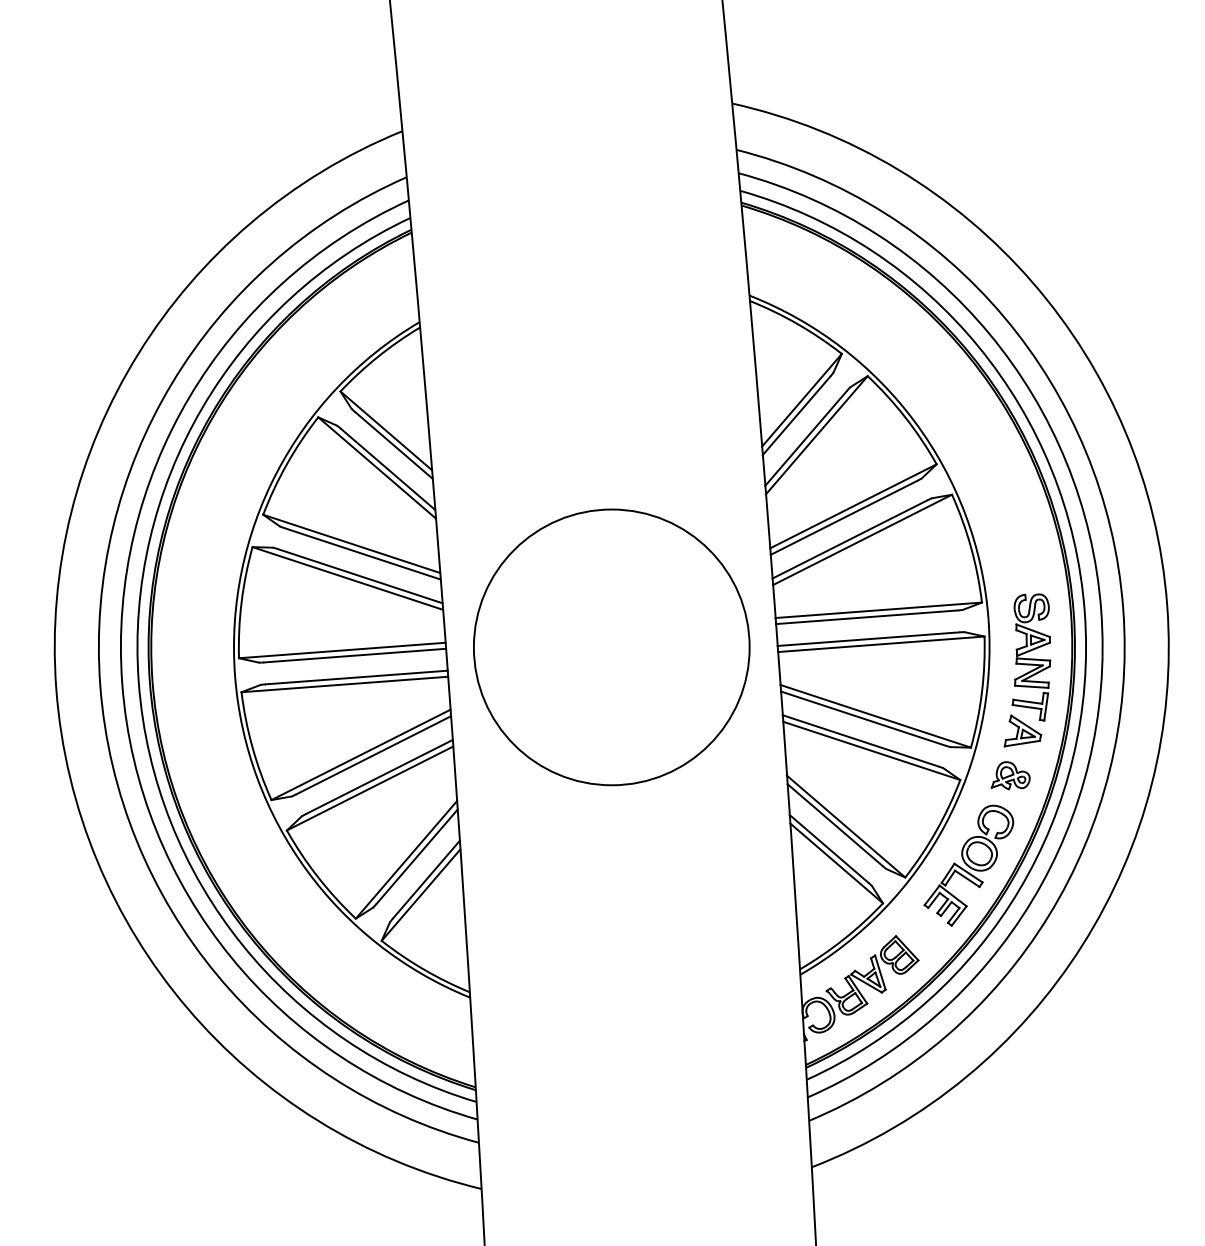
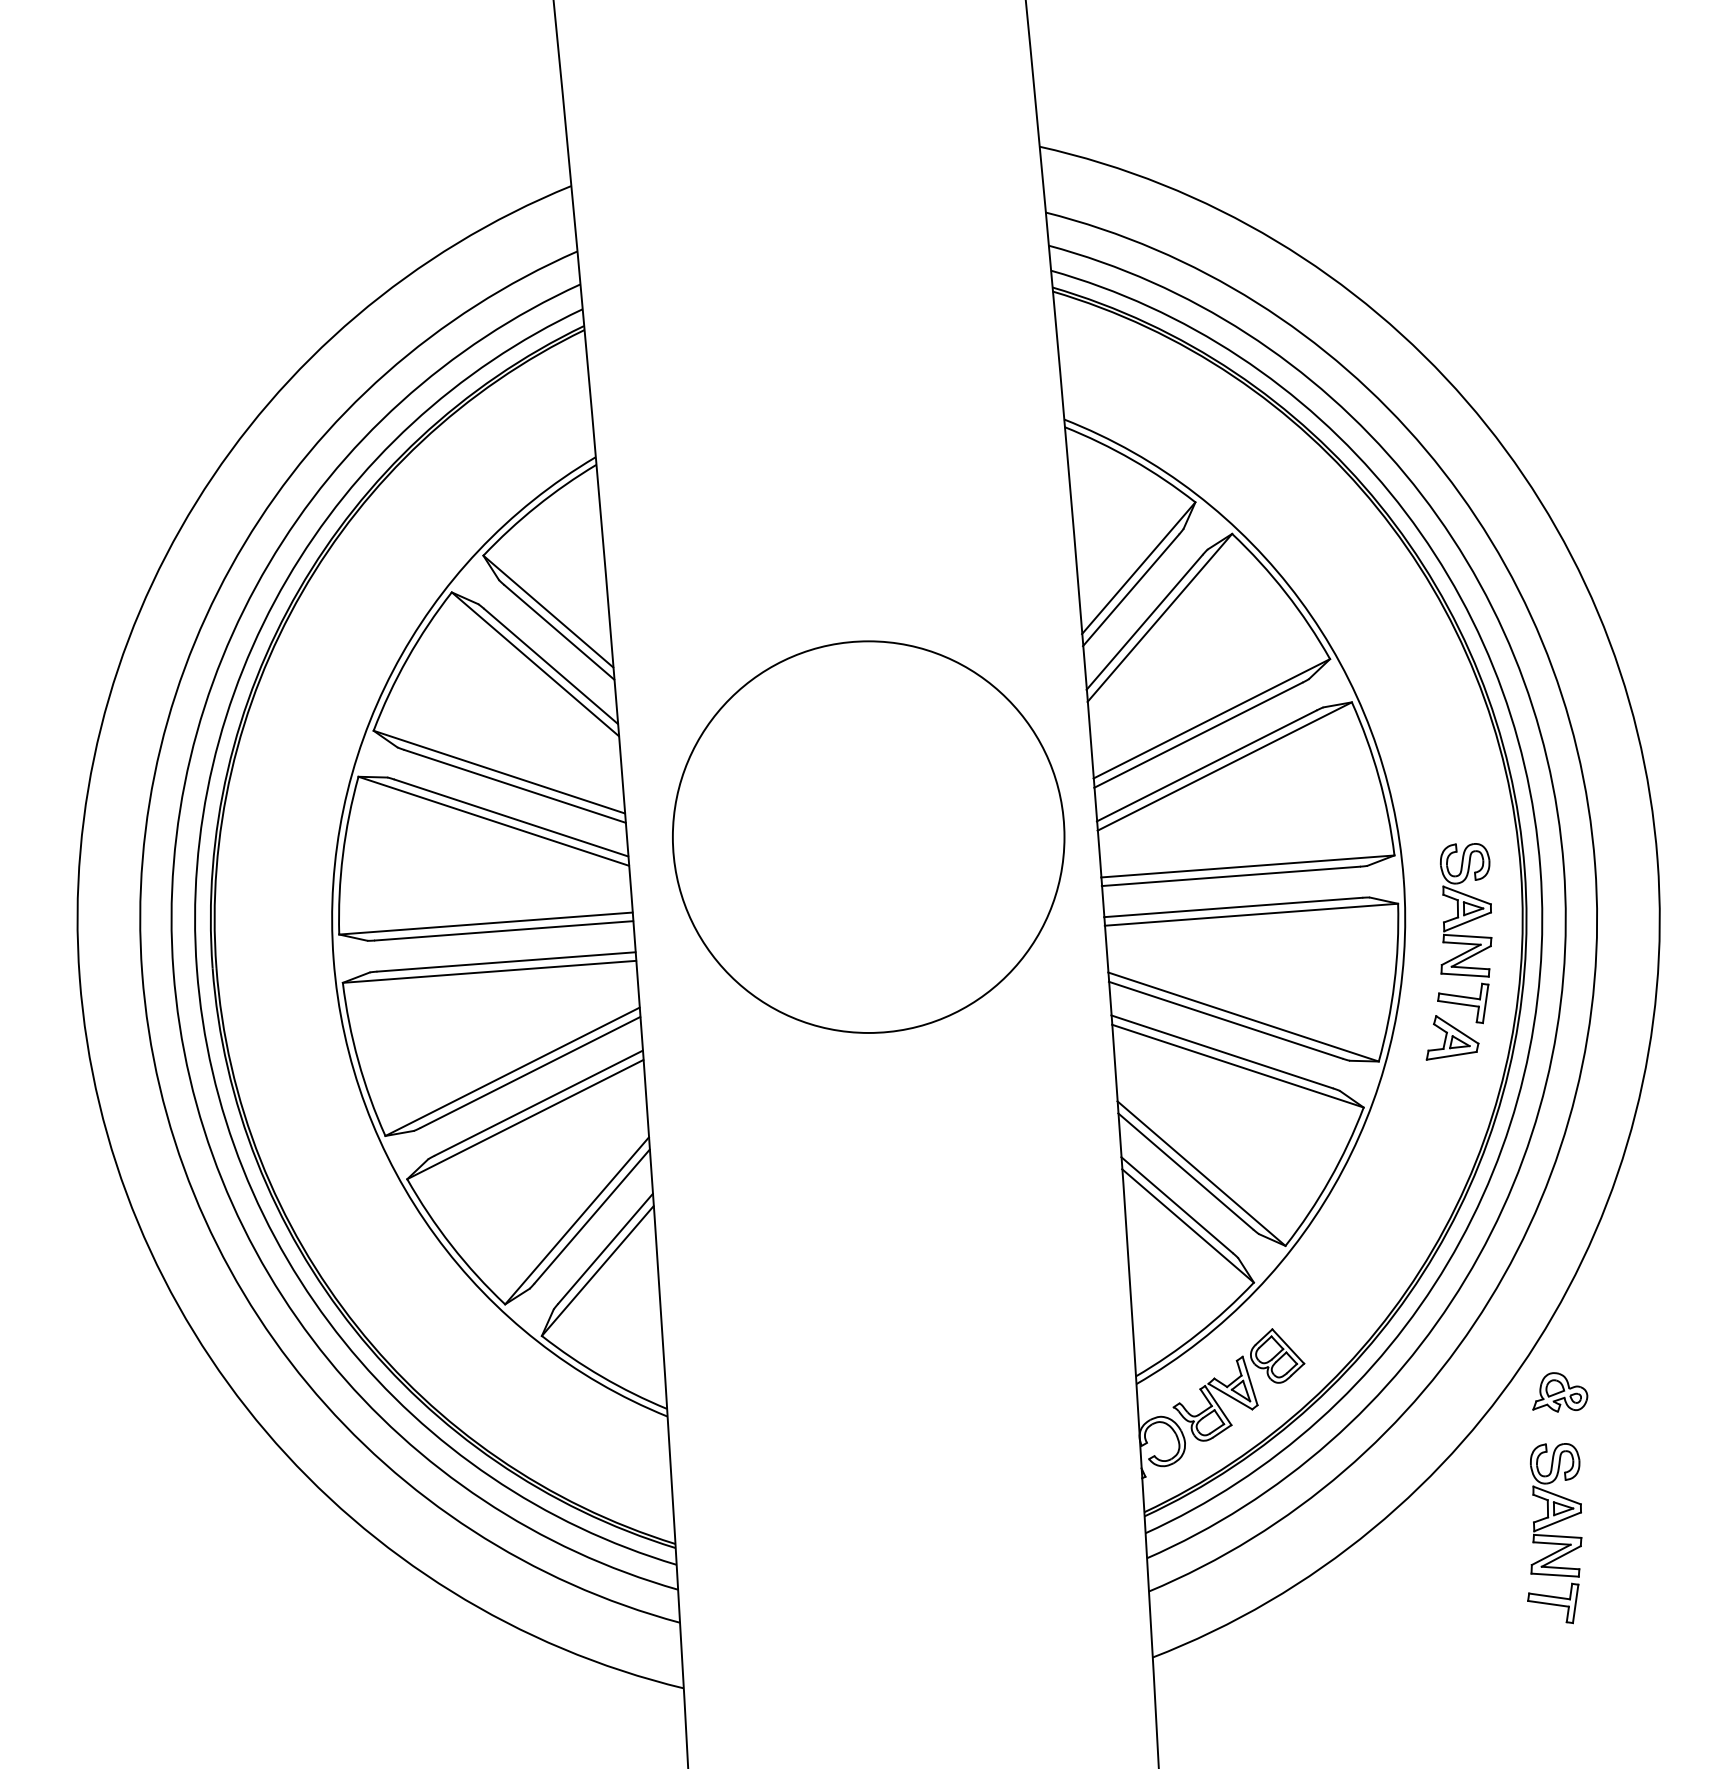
circle: (611, 646) -> (868, 836), moved
part: (1010, 775) -> (1560, 1392), moved
part: (968, 865) -> (1375, 1229), removed
part: (1094, 1079) -> (1554, 1533), added

